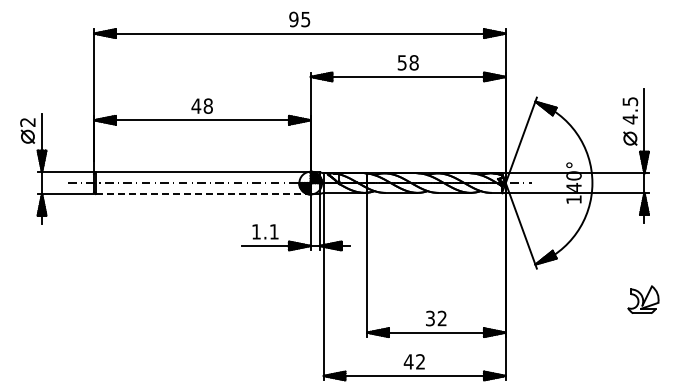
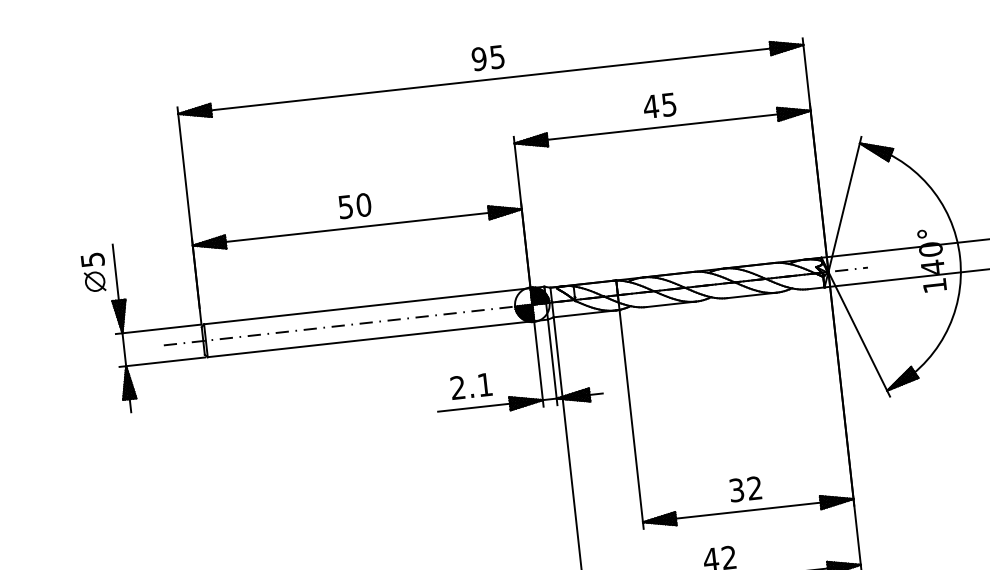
text: (407, 62) -> (659, 105), 58 -> 45
text: (201, 105) -> (353, 205), 48 -> 50
text: (27, 122) -> (92, 260), 2 -> 5
line: (203, 193) -> (371, 338), dashed -> solid
text: (255, 231) -> (456, 387), 1.1 -> 2.1

